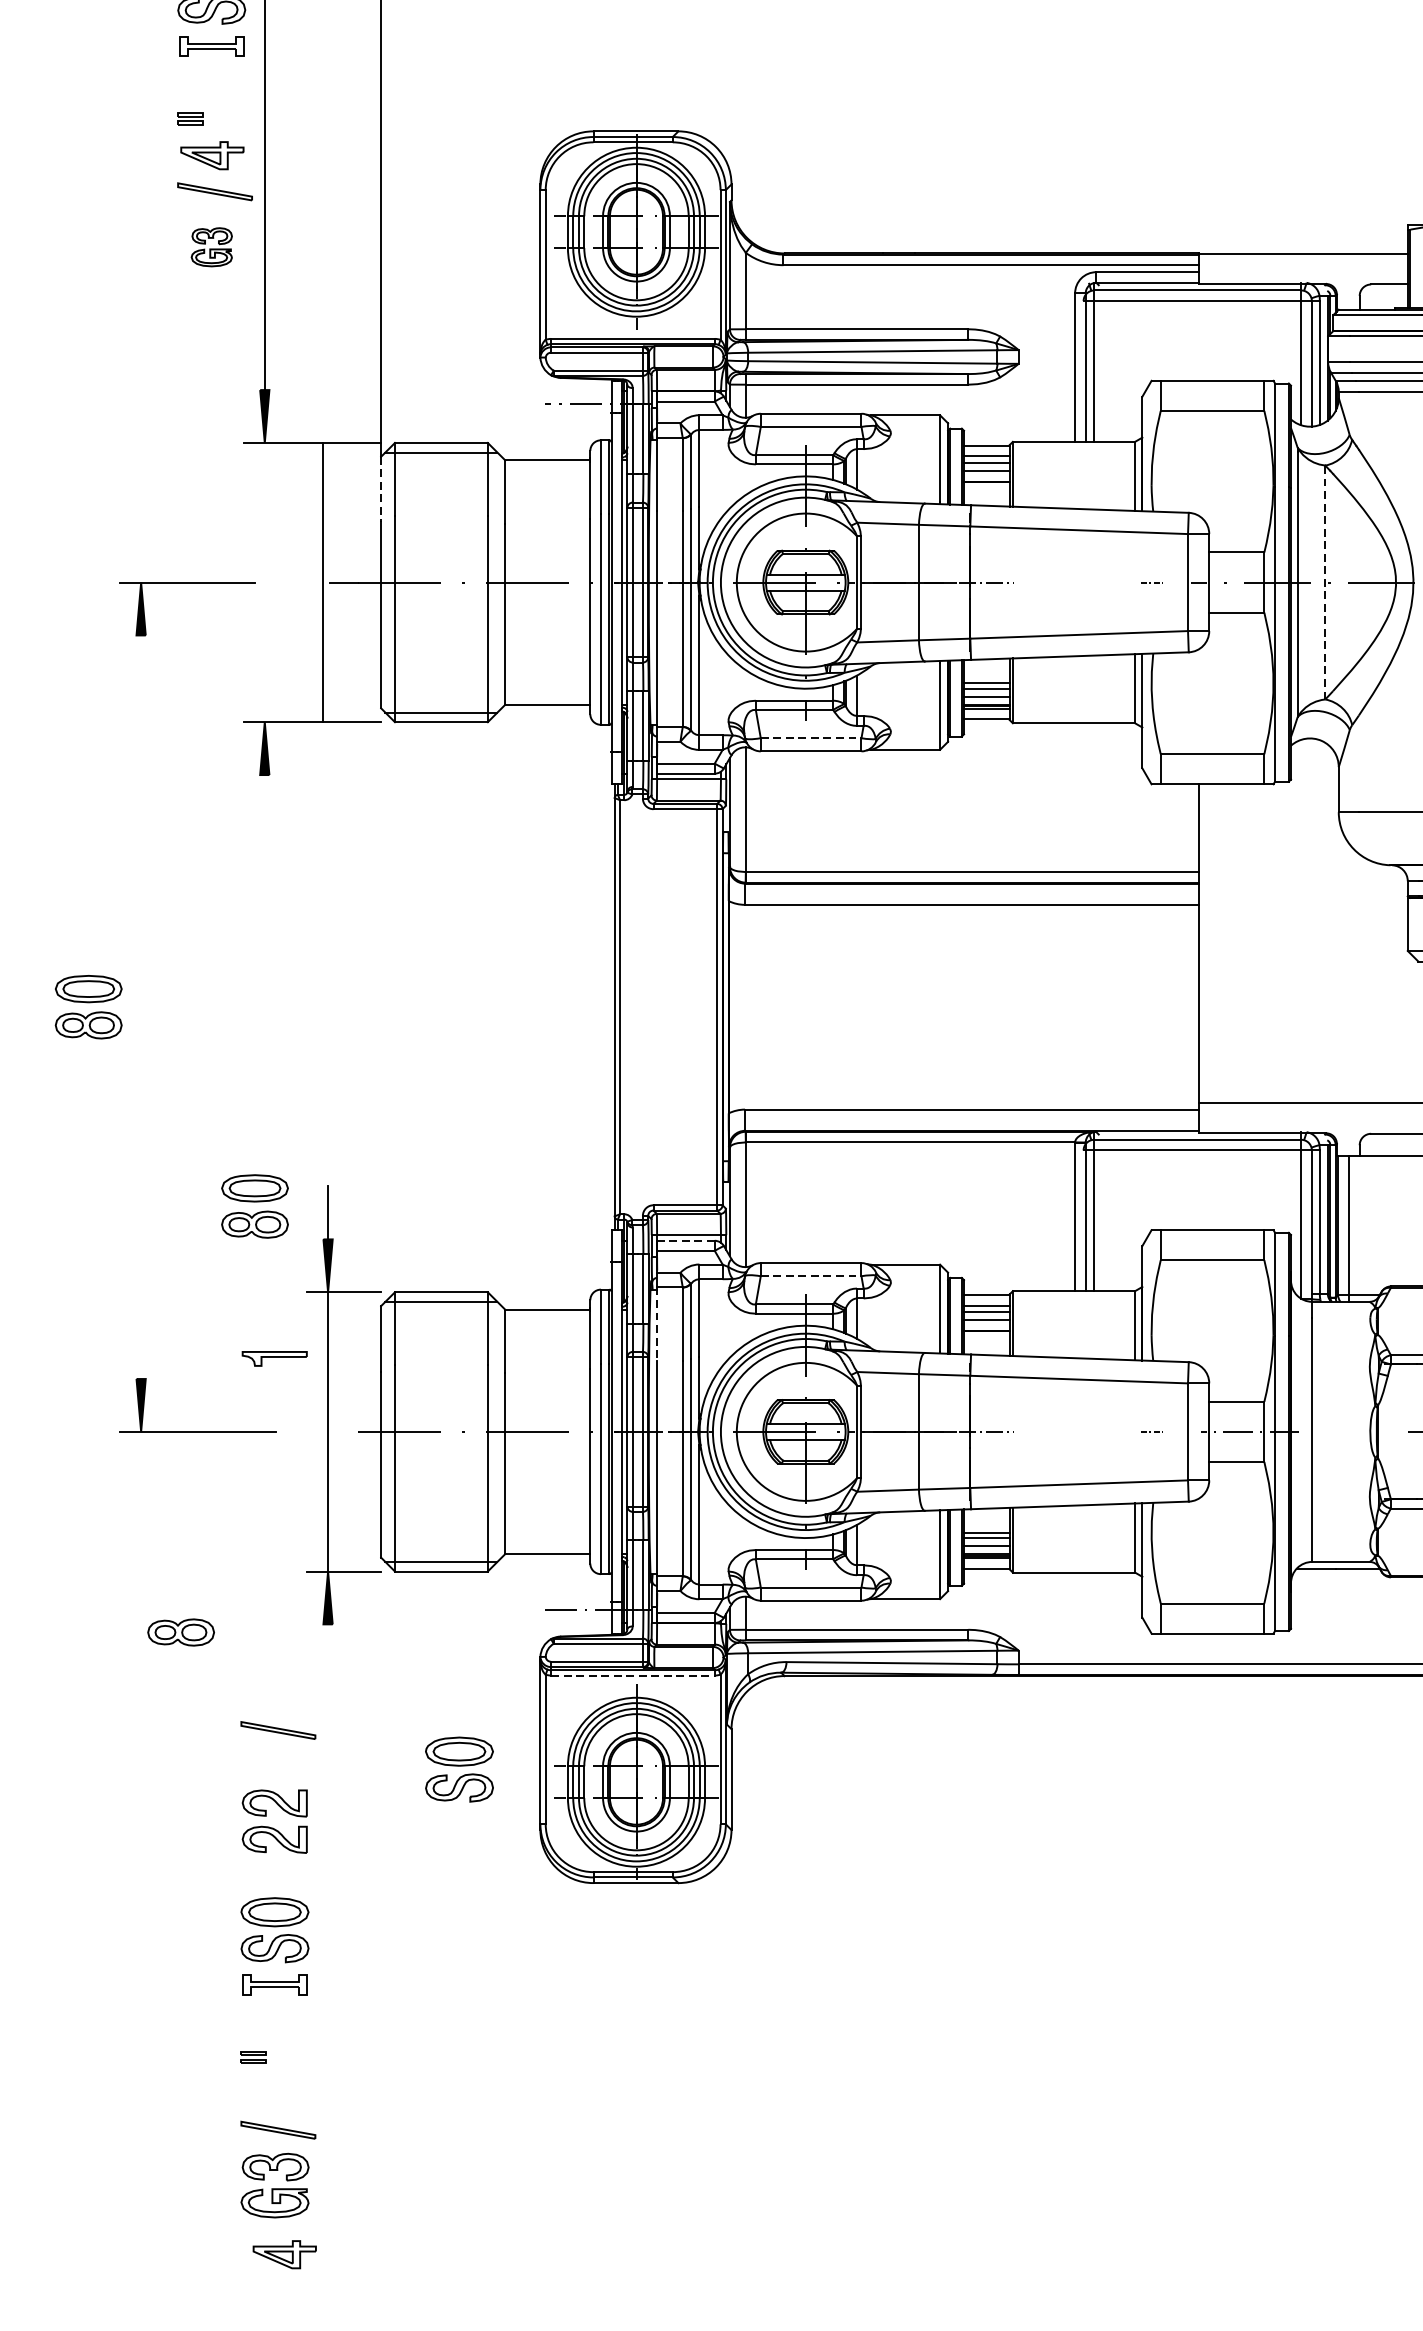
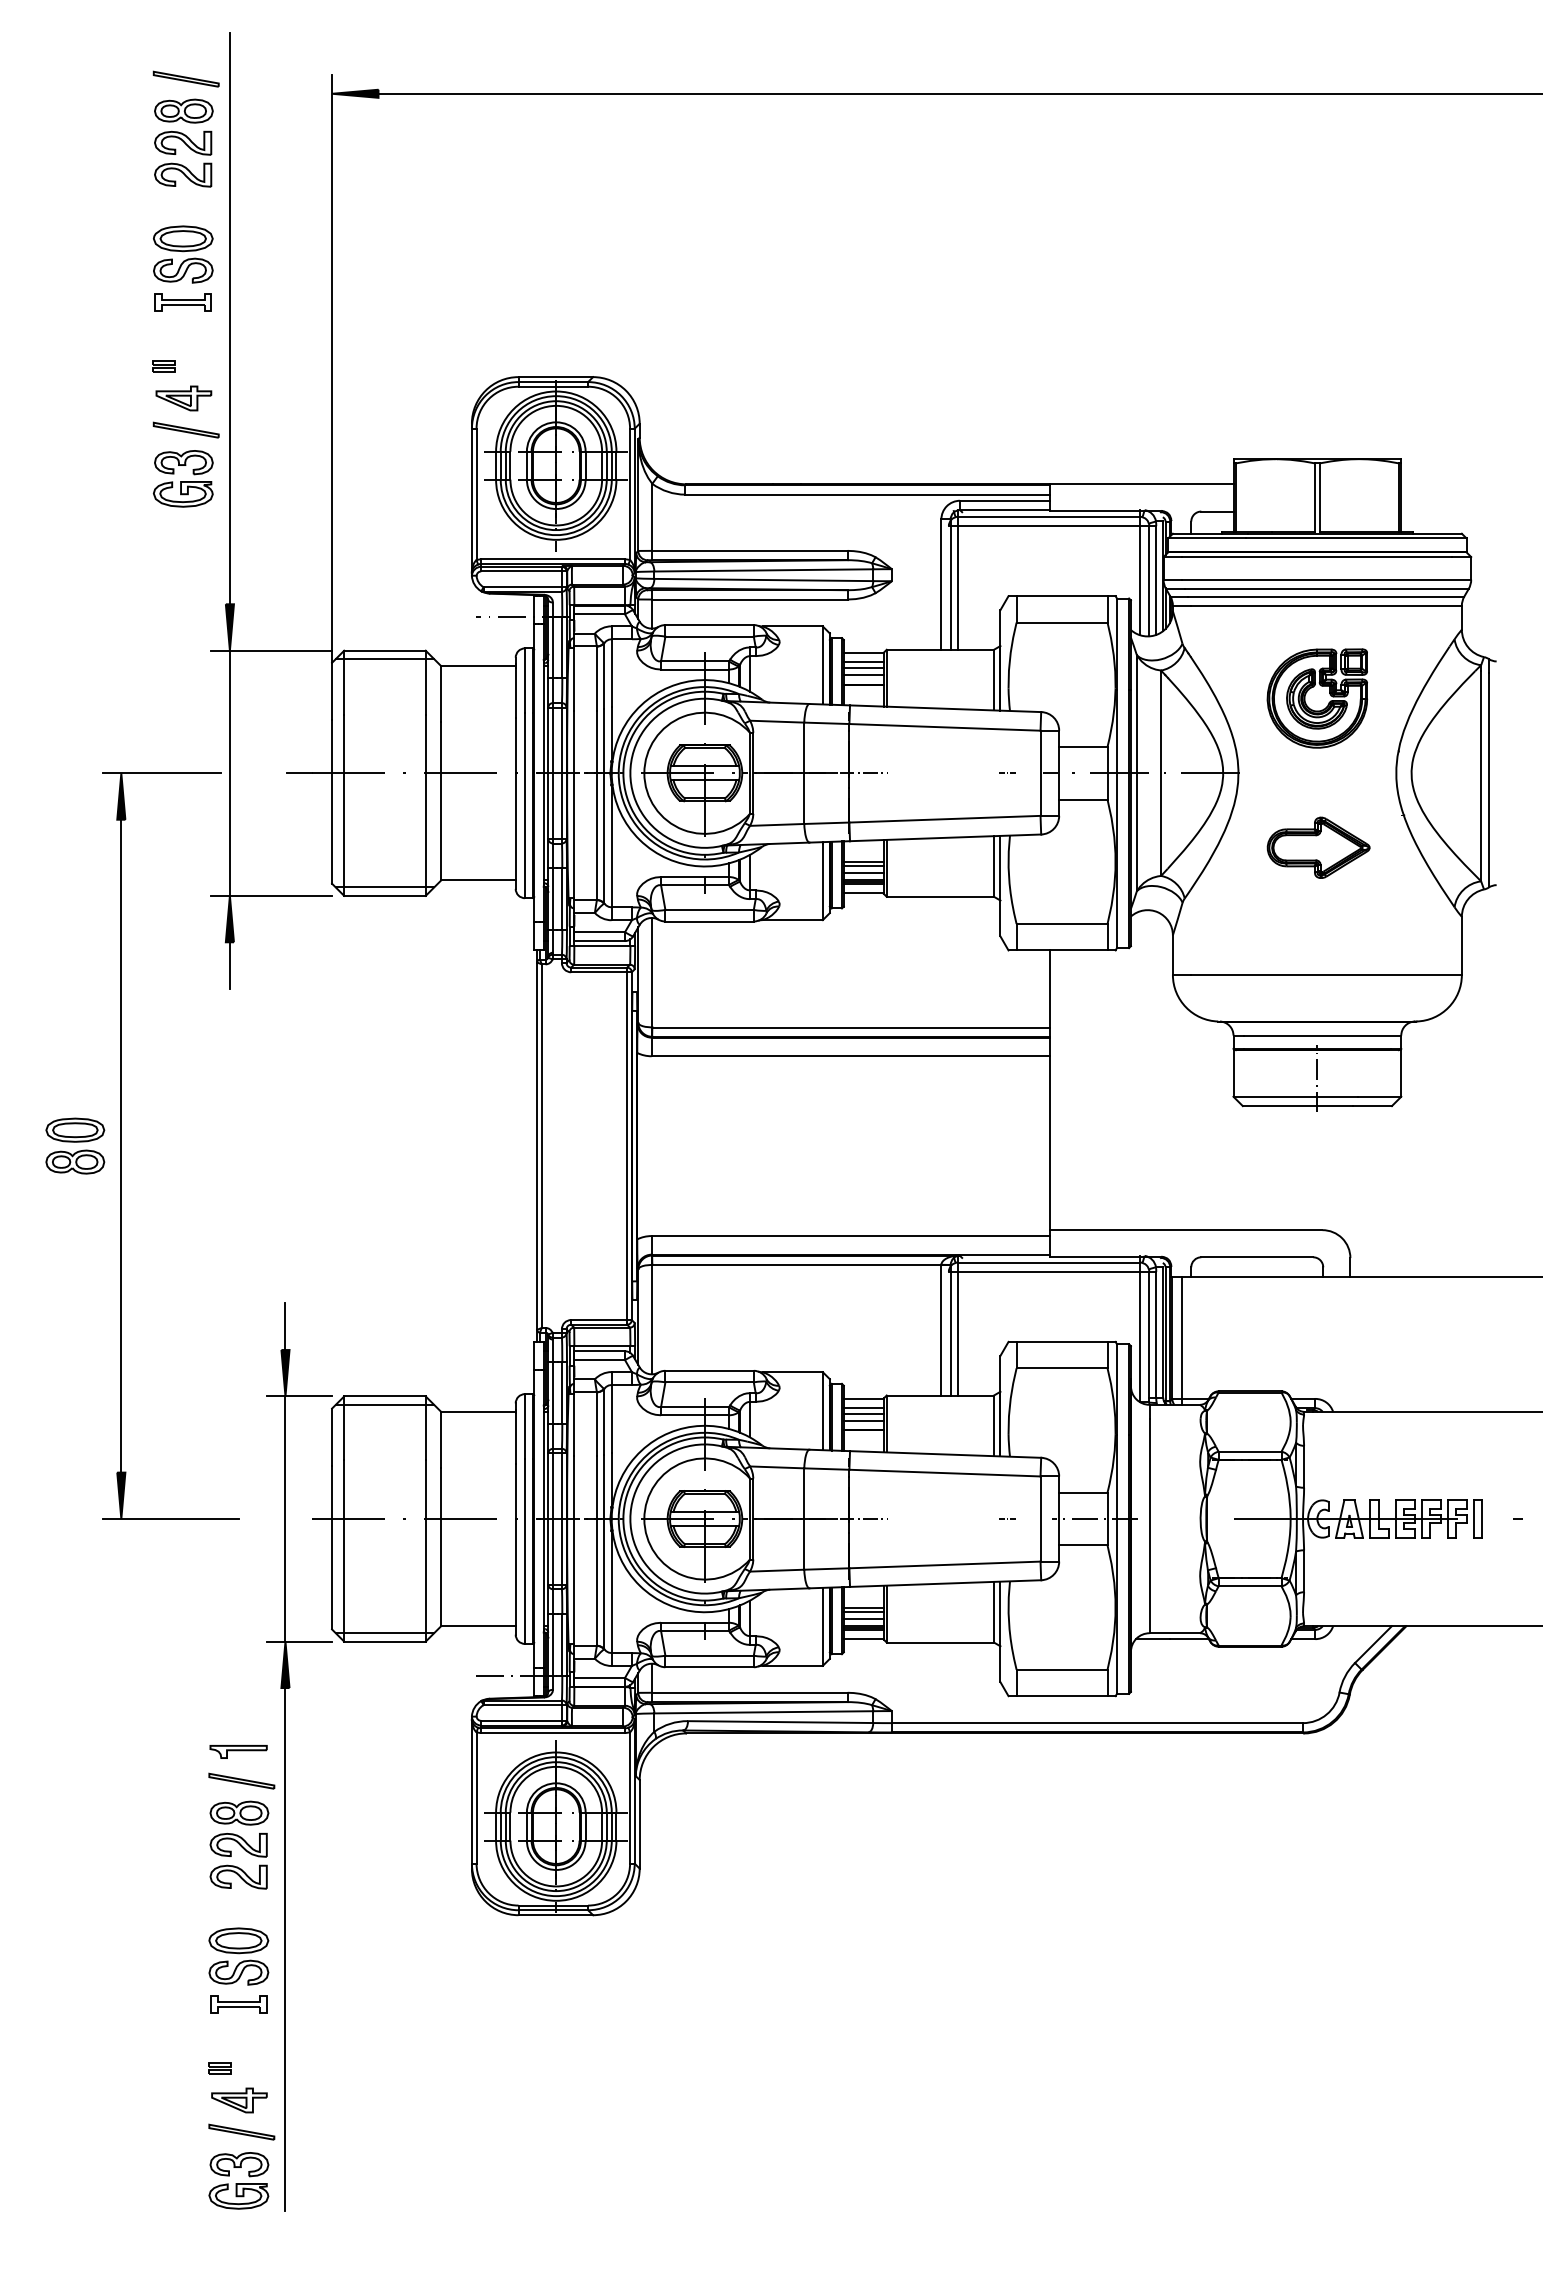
part: (211, 246) -> (183, 478), size x1.67
line: (381, 489) -> (332, 691), dashed -> solid
line: (322, 581) -> (229, 772), moved
line: (1325, 581) -> (1161, 772), dashed -> solid
line: (812, 737) -> (710, 909), dashed -> solid
line: (264, 801) -> (229, 965), added
line: (141, 1006) -> (121, 1145), added
part: (255, 1205) -> (221, 1320), removed
line: (685, 1241) -> (599, 1351), dashed -> solid
line: (812, 1276) -> (710, 1382), dashed -> solid
line: (657, 1324) -> (574, 1424), dashed -> solid
part: (274, 1358) -> (238, 1751), moved
part: (181, 1631) -> (239, 1812), moved
line: (633, 1675) -> (553, 1732), dashed -> solid
part: (459, 1769) -> (400, 1815), removed
line: (328, 1922) -> (285, 1949), added
part: (284, 2254) -> (239, 2100), moved

